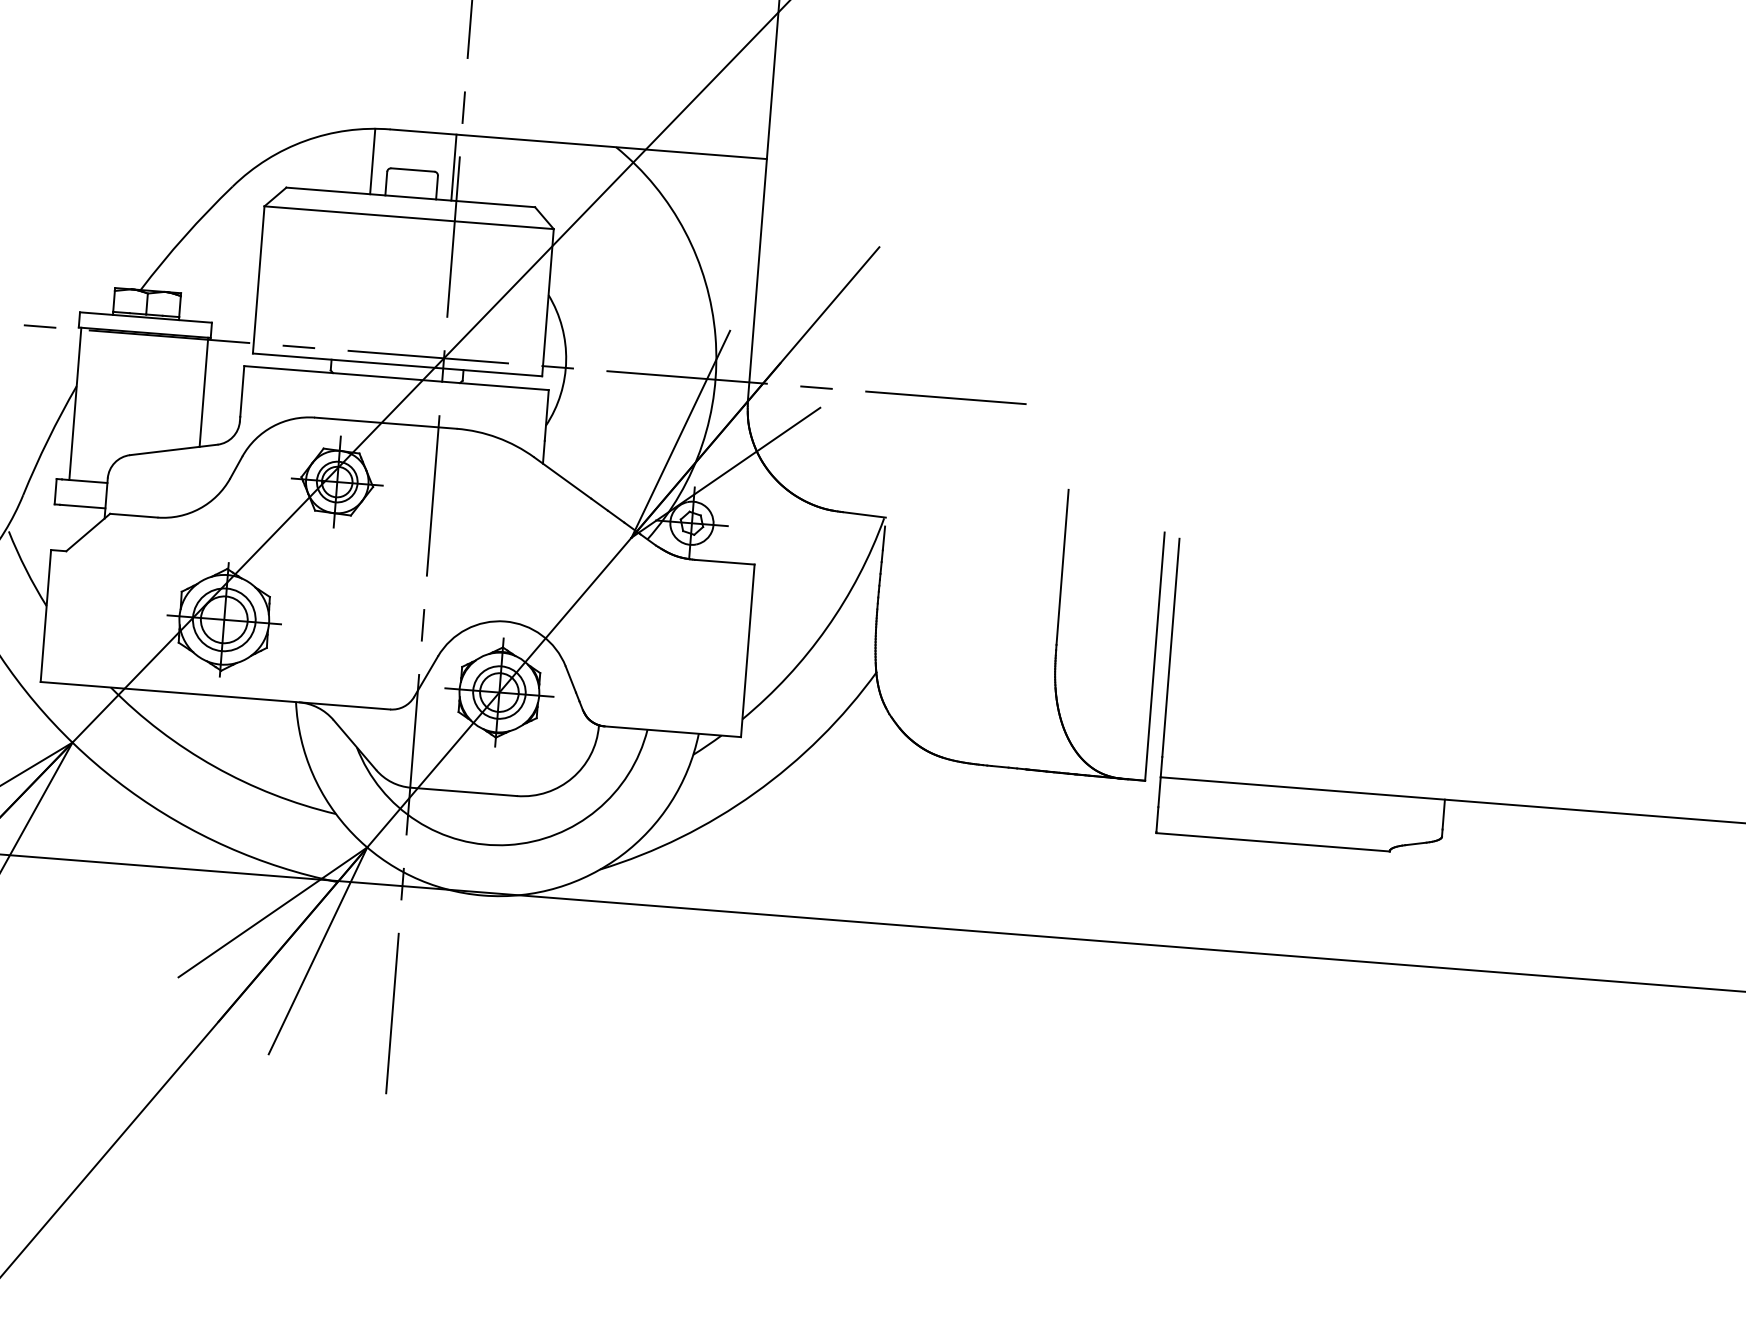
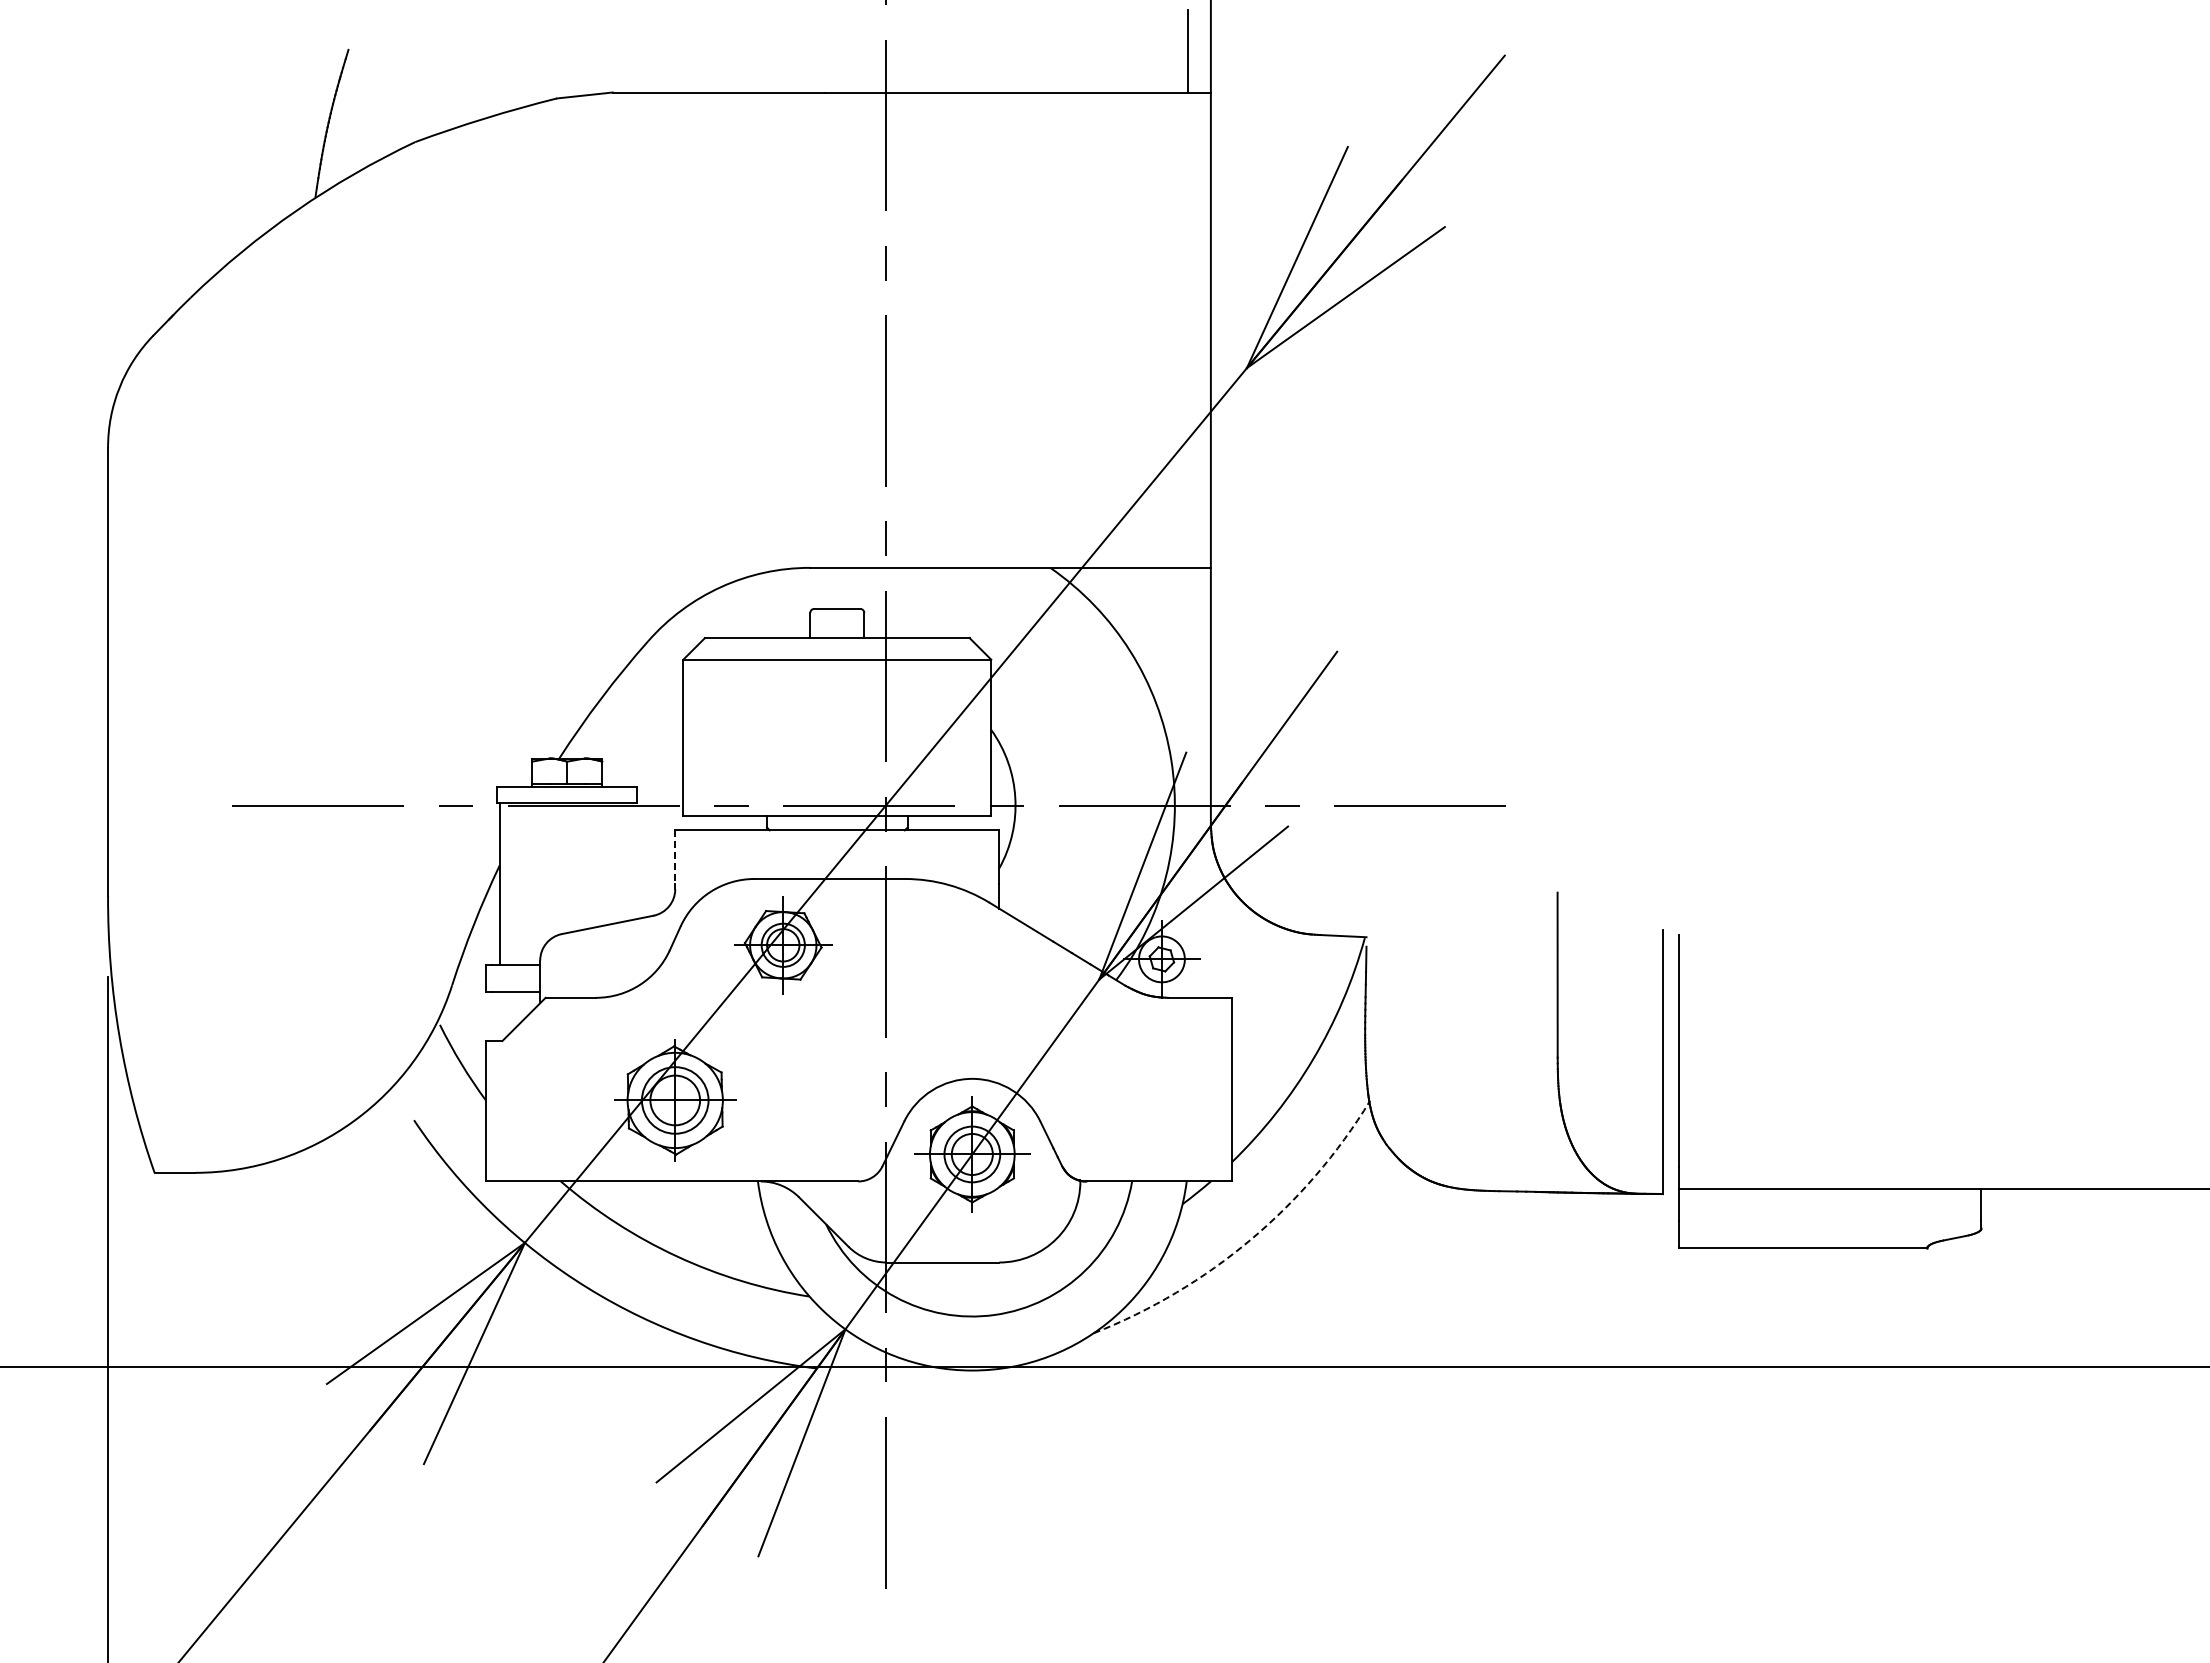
line: (373, 161) -> (794, 603), removed
line: (453, 167) -> (880, 602), removed
line: (242, 391) -> (675, 857), solid -> dashed
line: (203, 392) -> (634, 861), removed
arc: (754, 793) -> (1250, 1239), solid -> dashed

